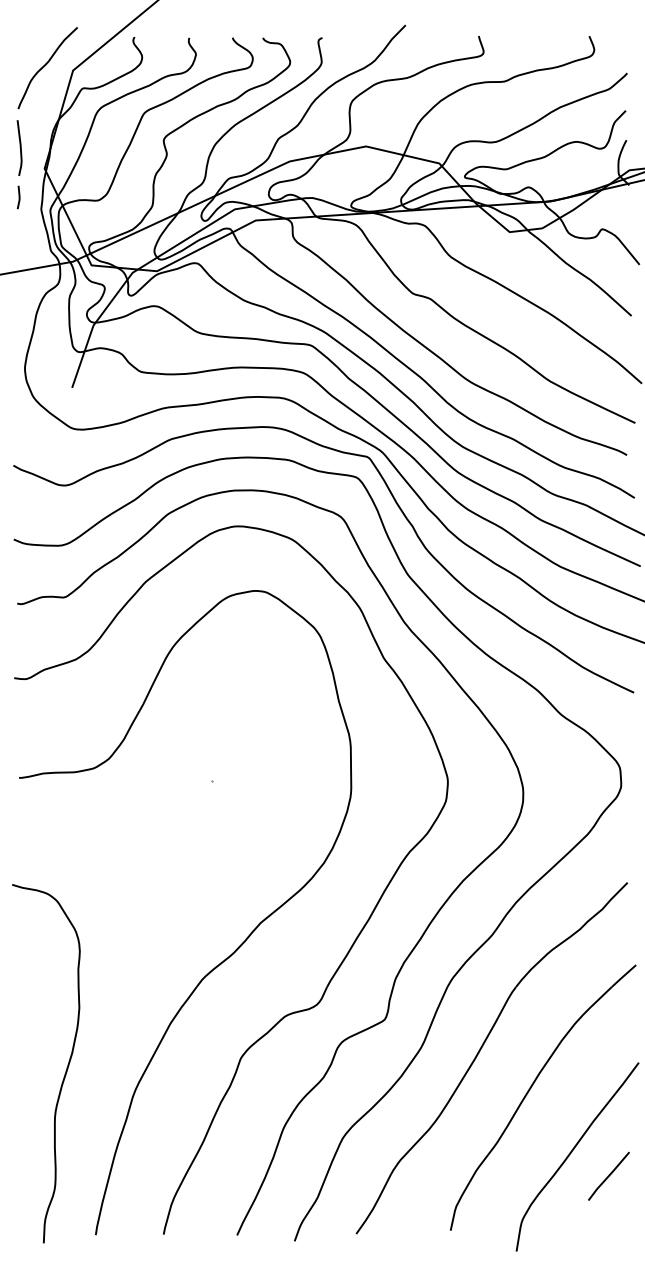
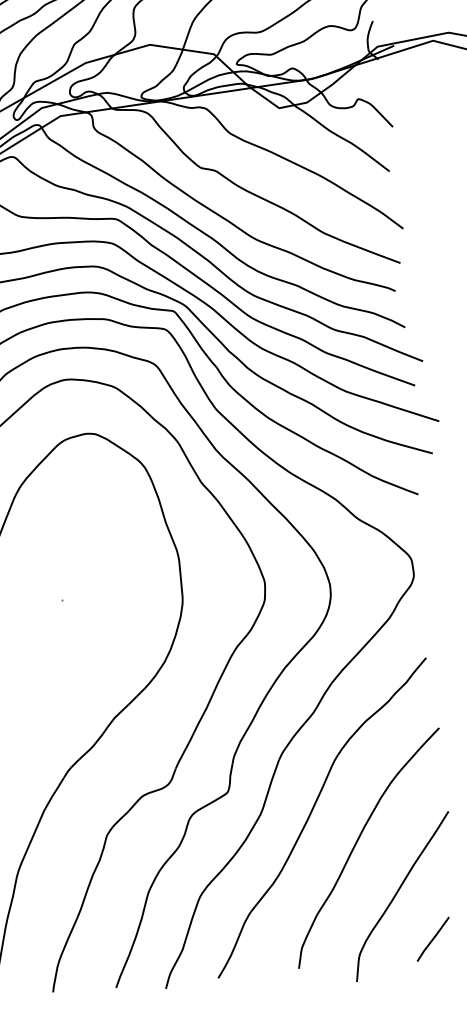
line: (608, 1175) -> (432, 938), moved

